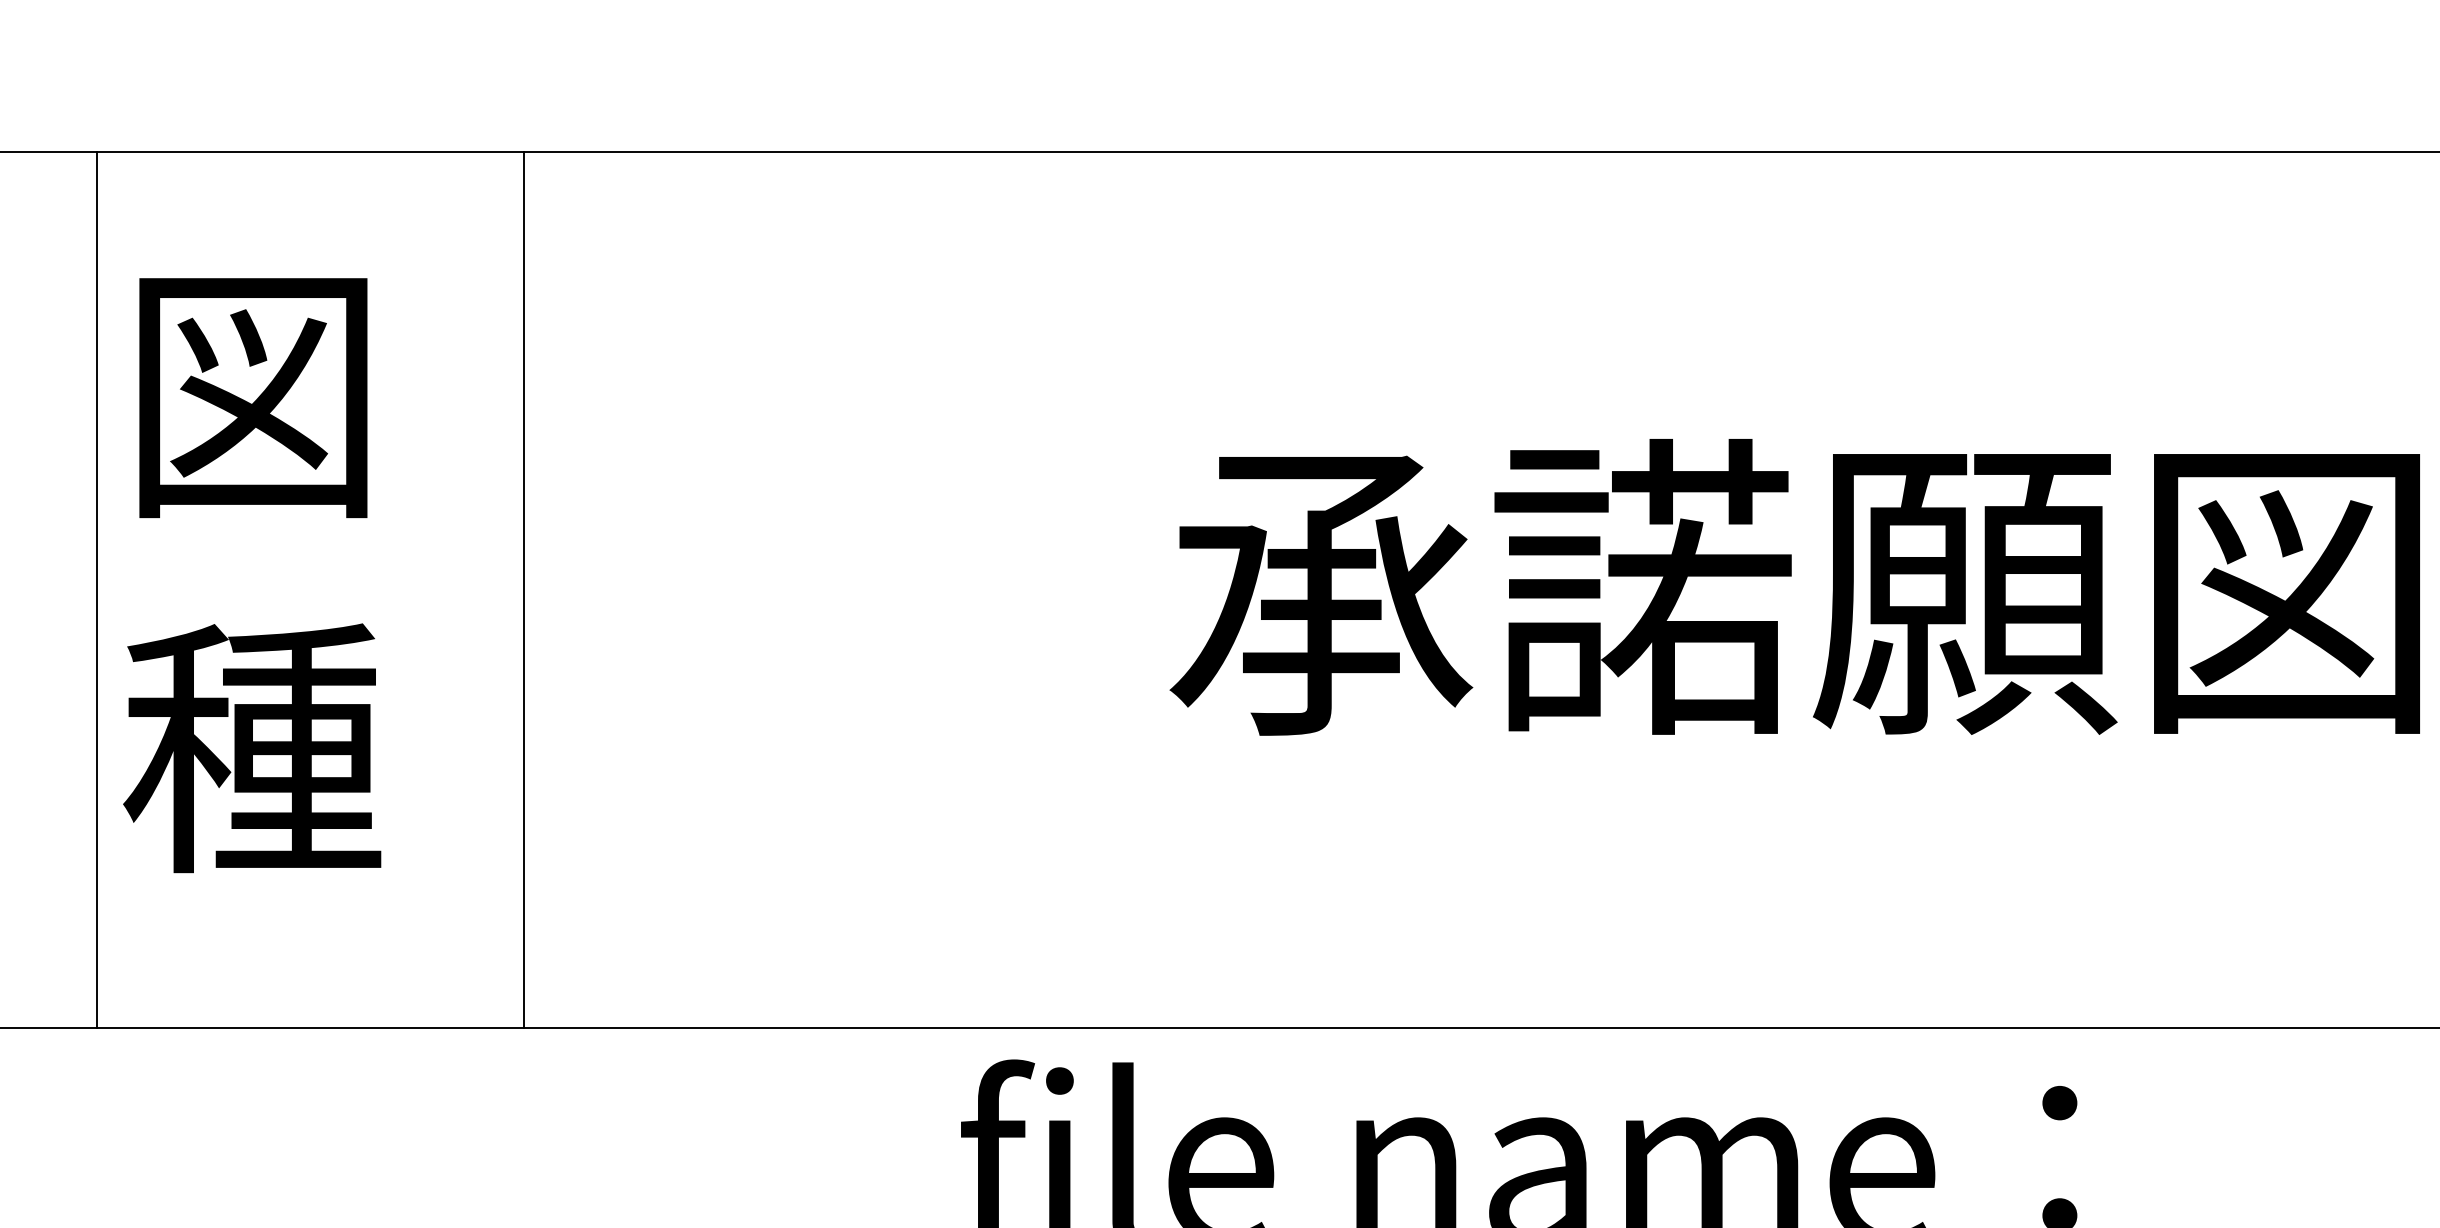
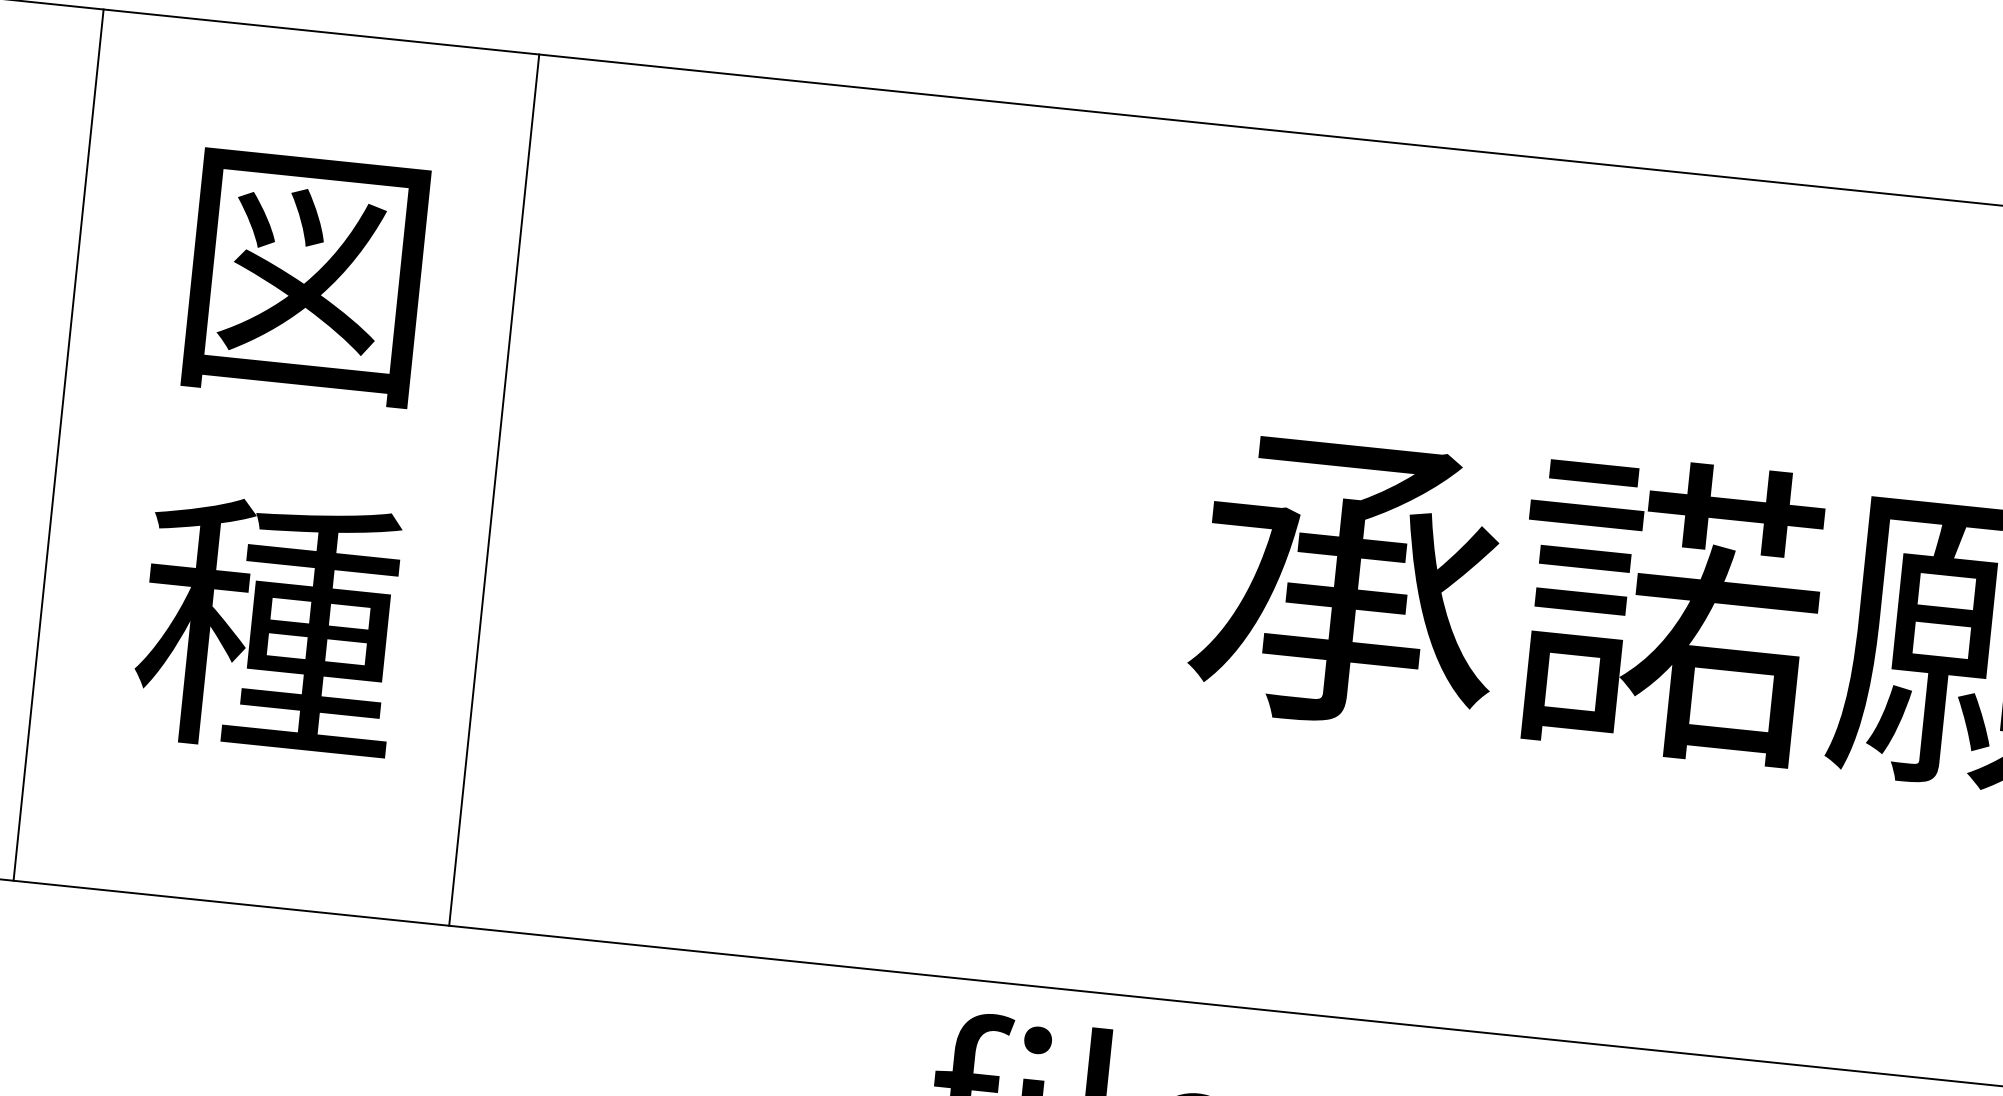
line: (97, 589) -> (58, 445), moved
line: (524, 589) -> (494, 490), moved

